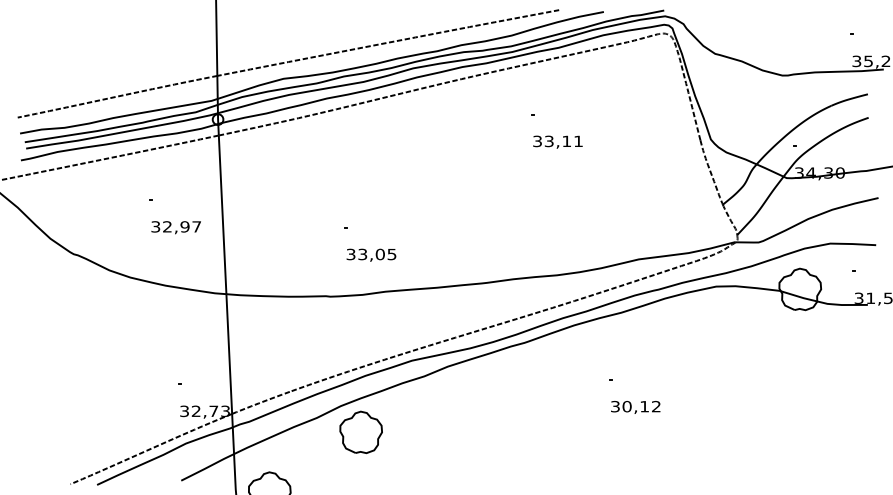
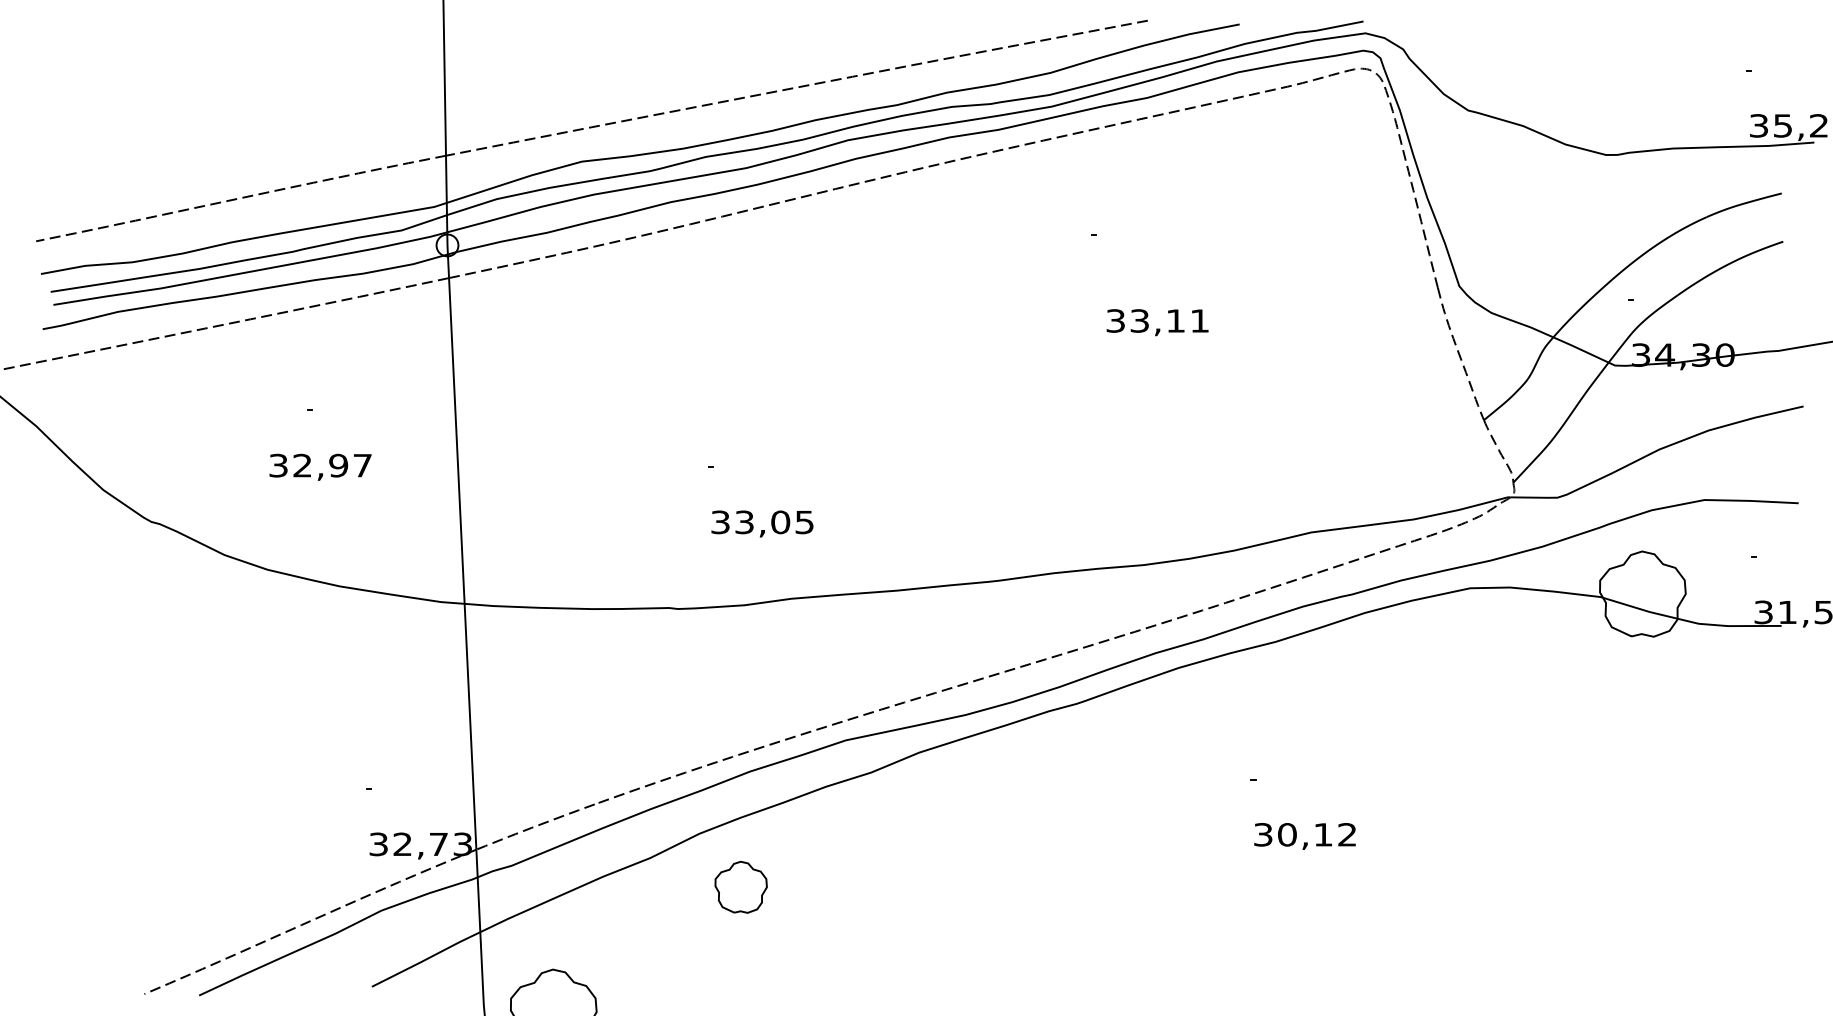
text: (557, 141) -> (1156, 321), moved
text: (175, 227) -> (319, 466), moved
part: (360, 431) -> (739, 885), size x0.6

